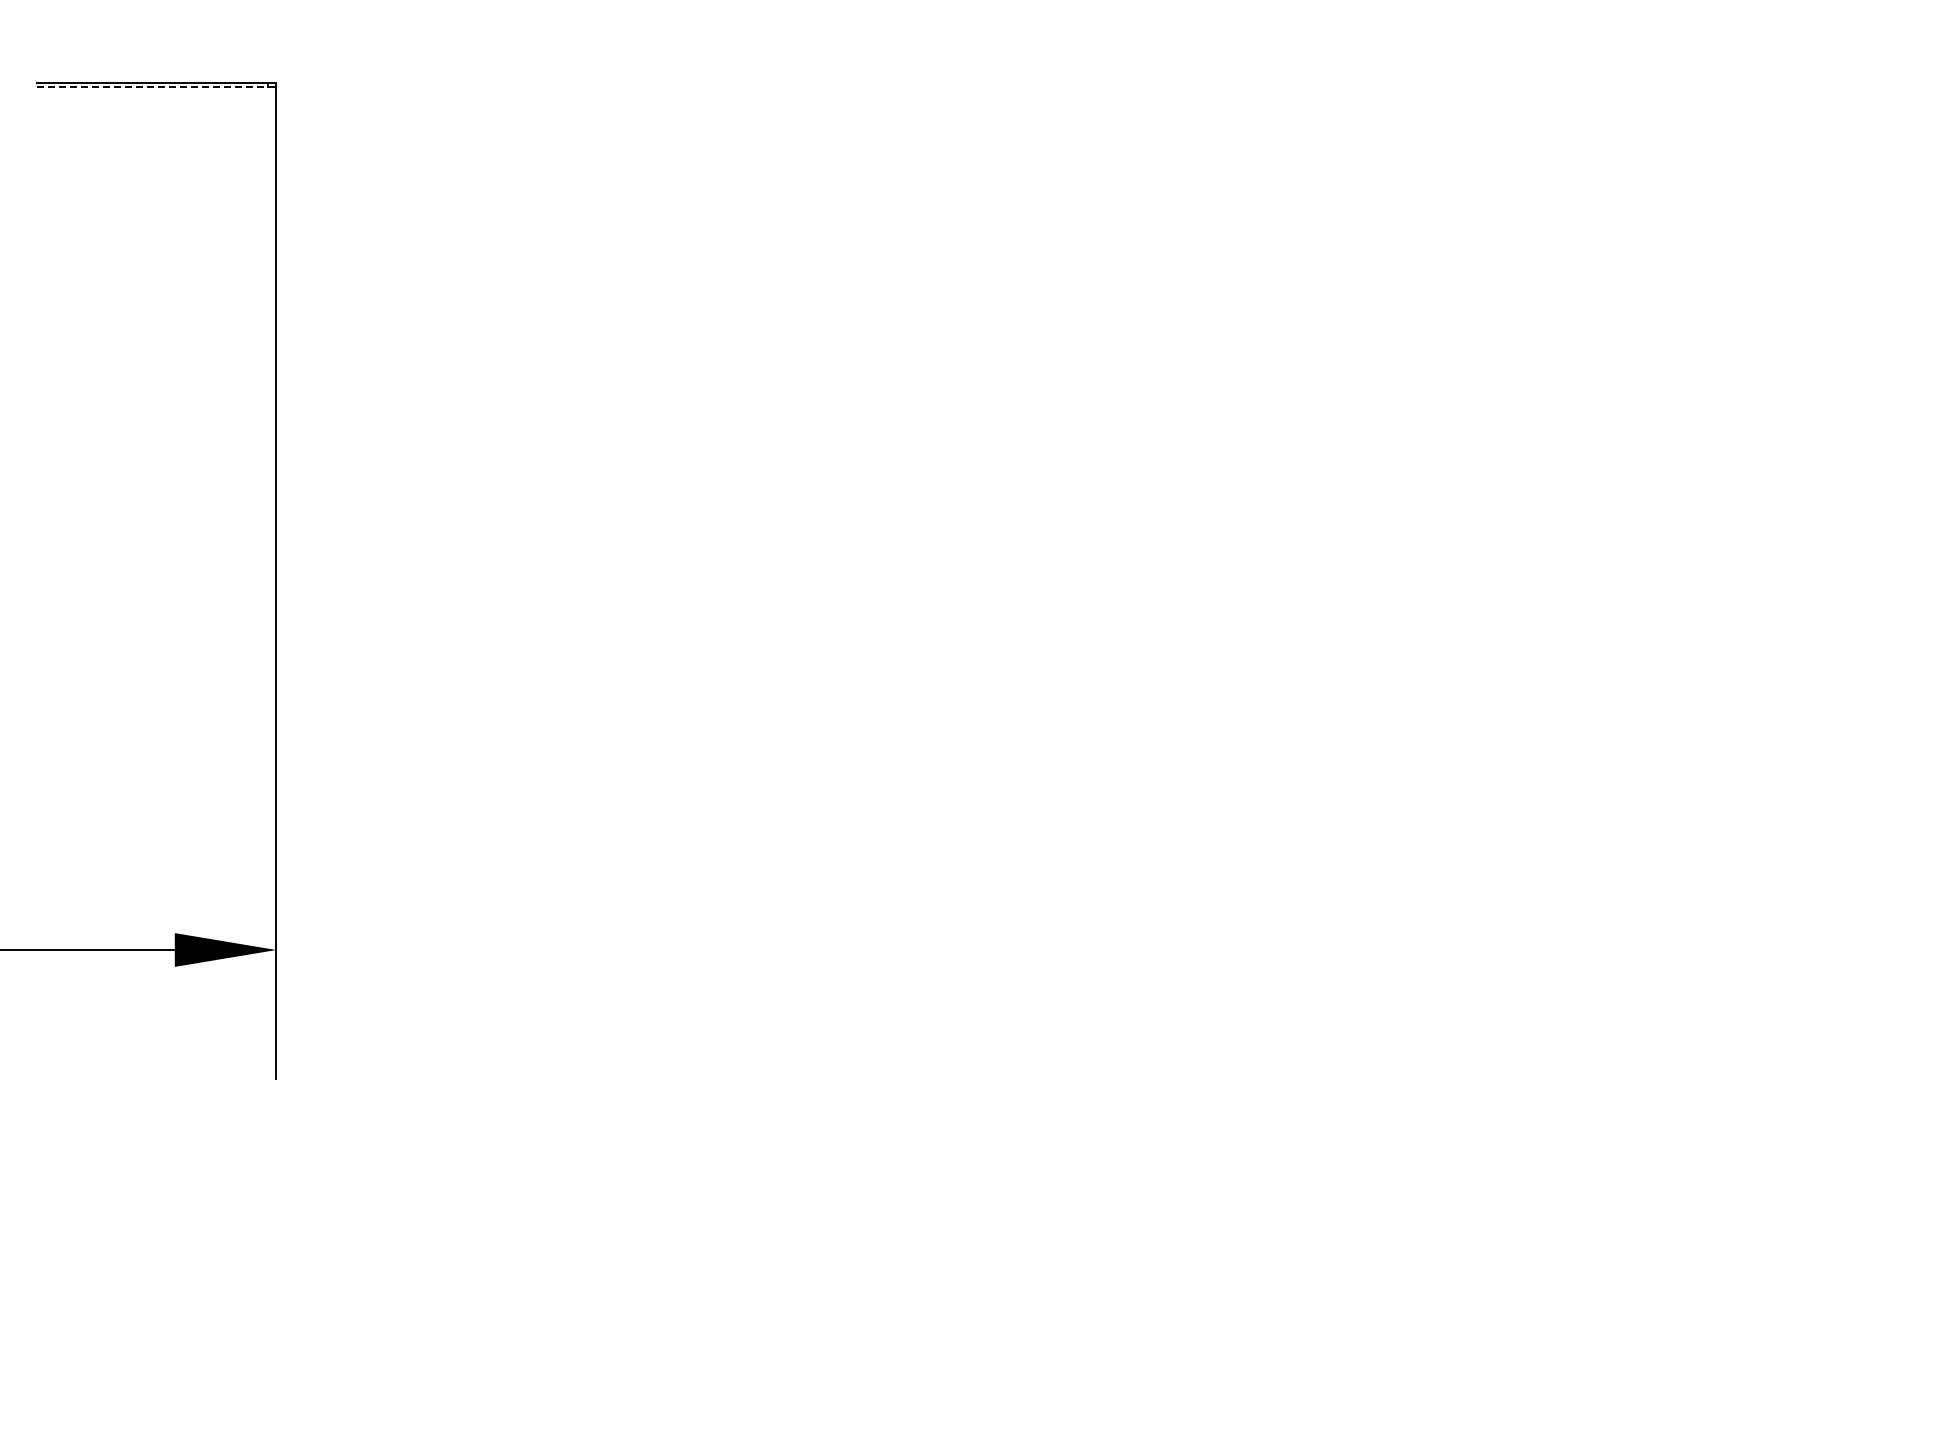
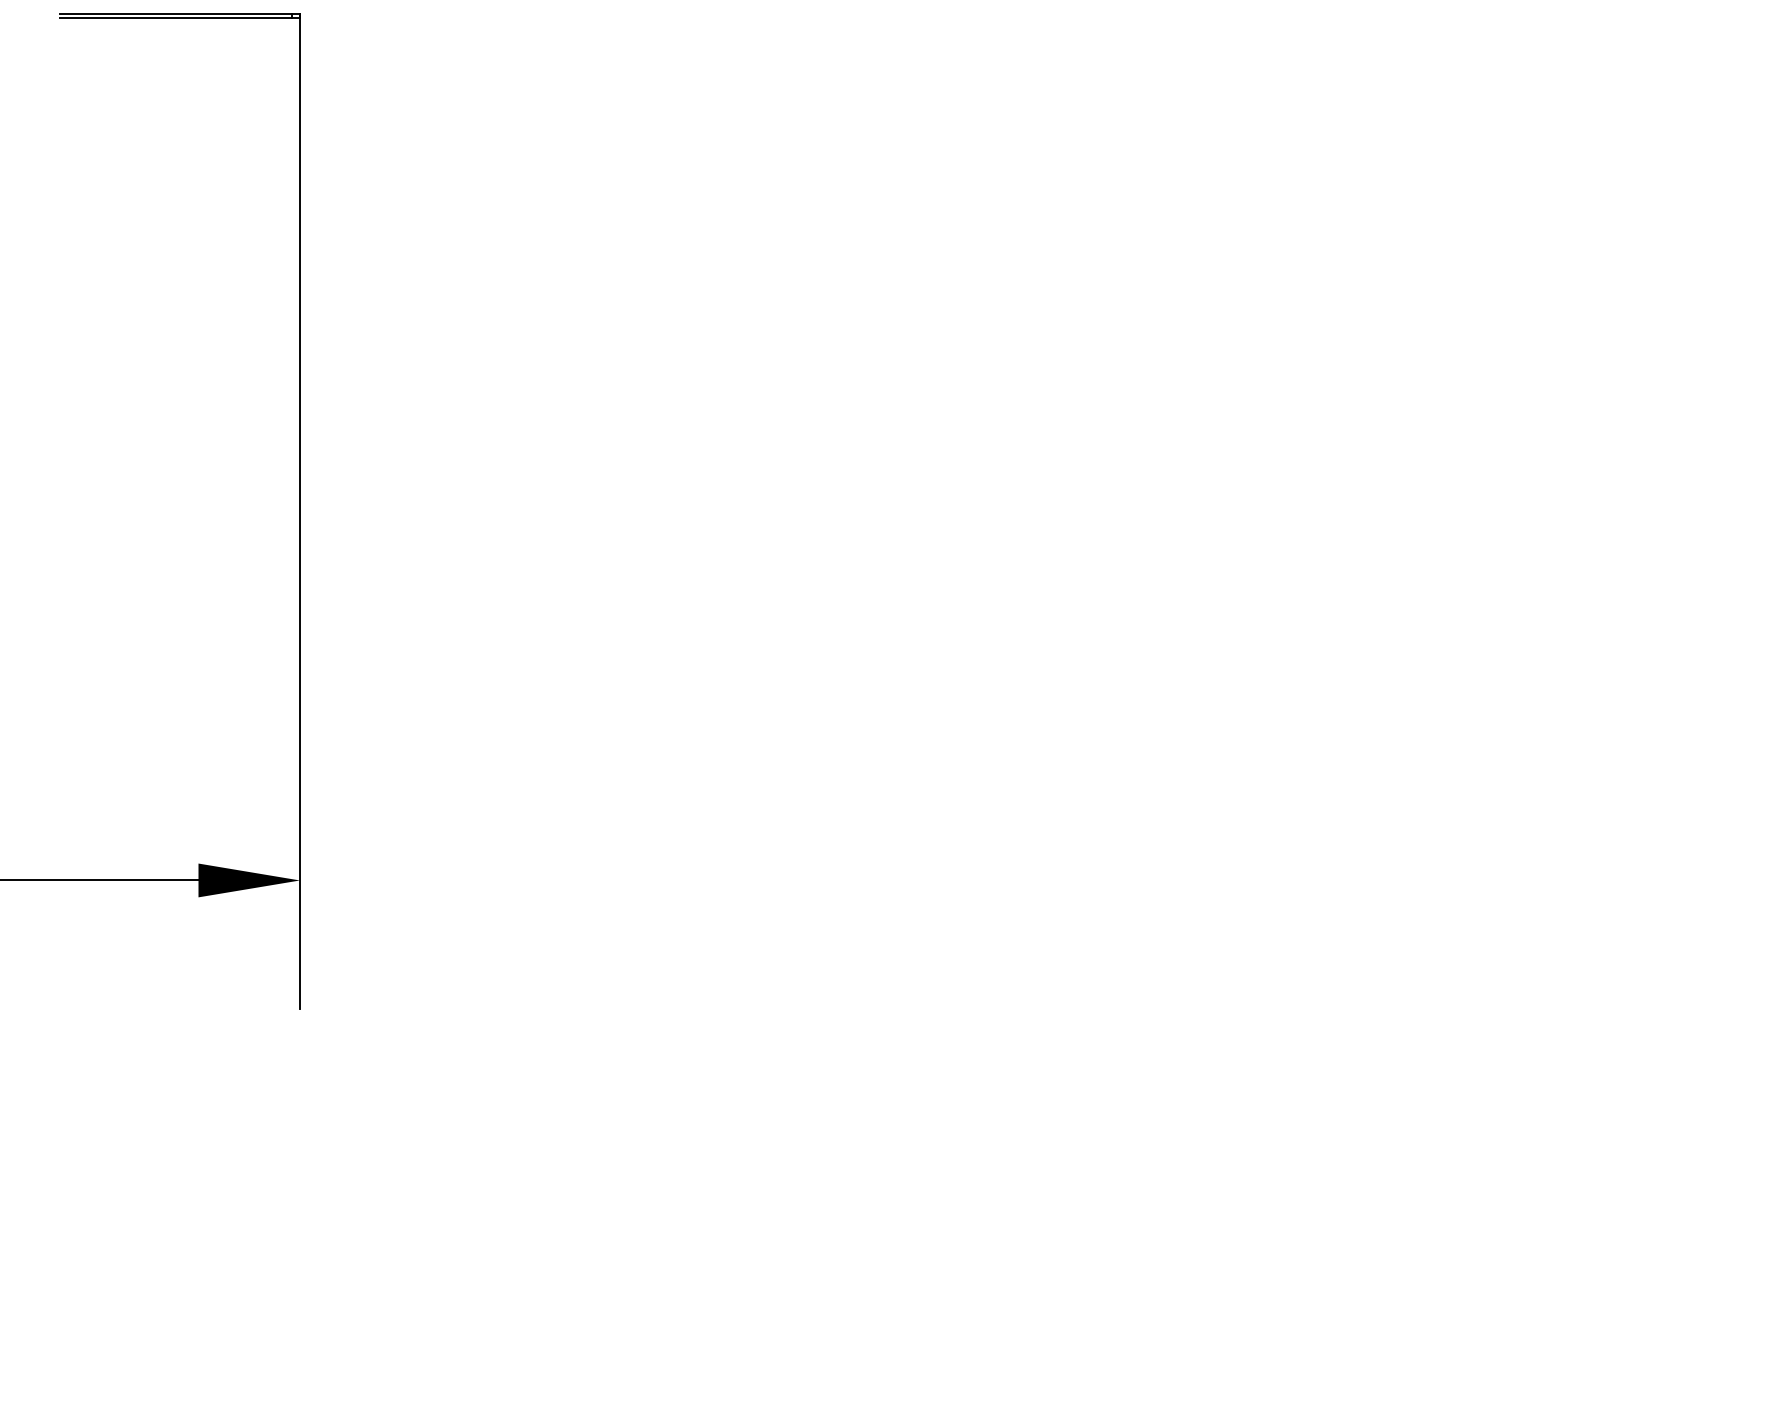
line: (152, 87) -> (176, 18), dashed -> solid

